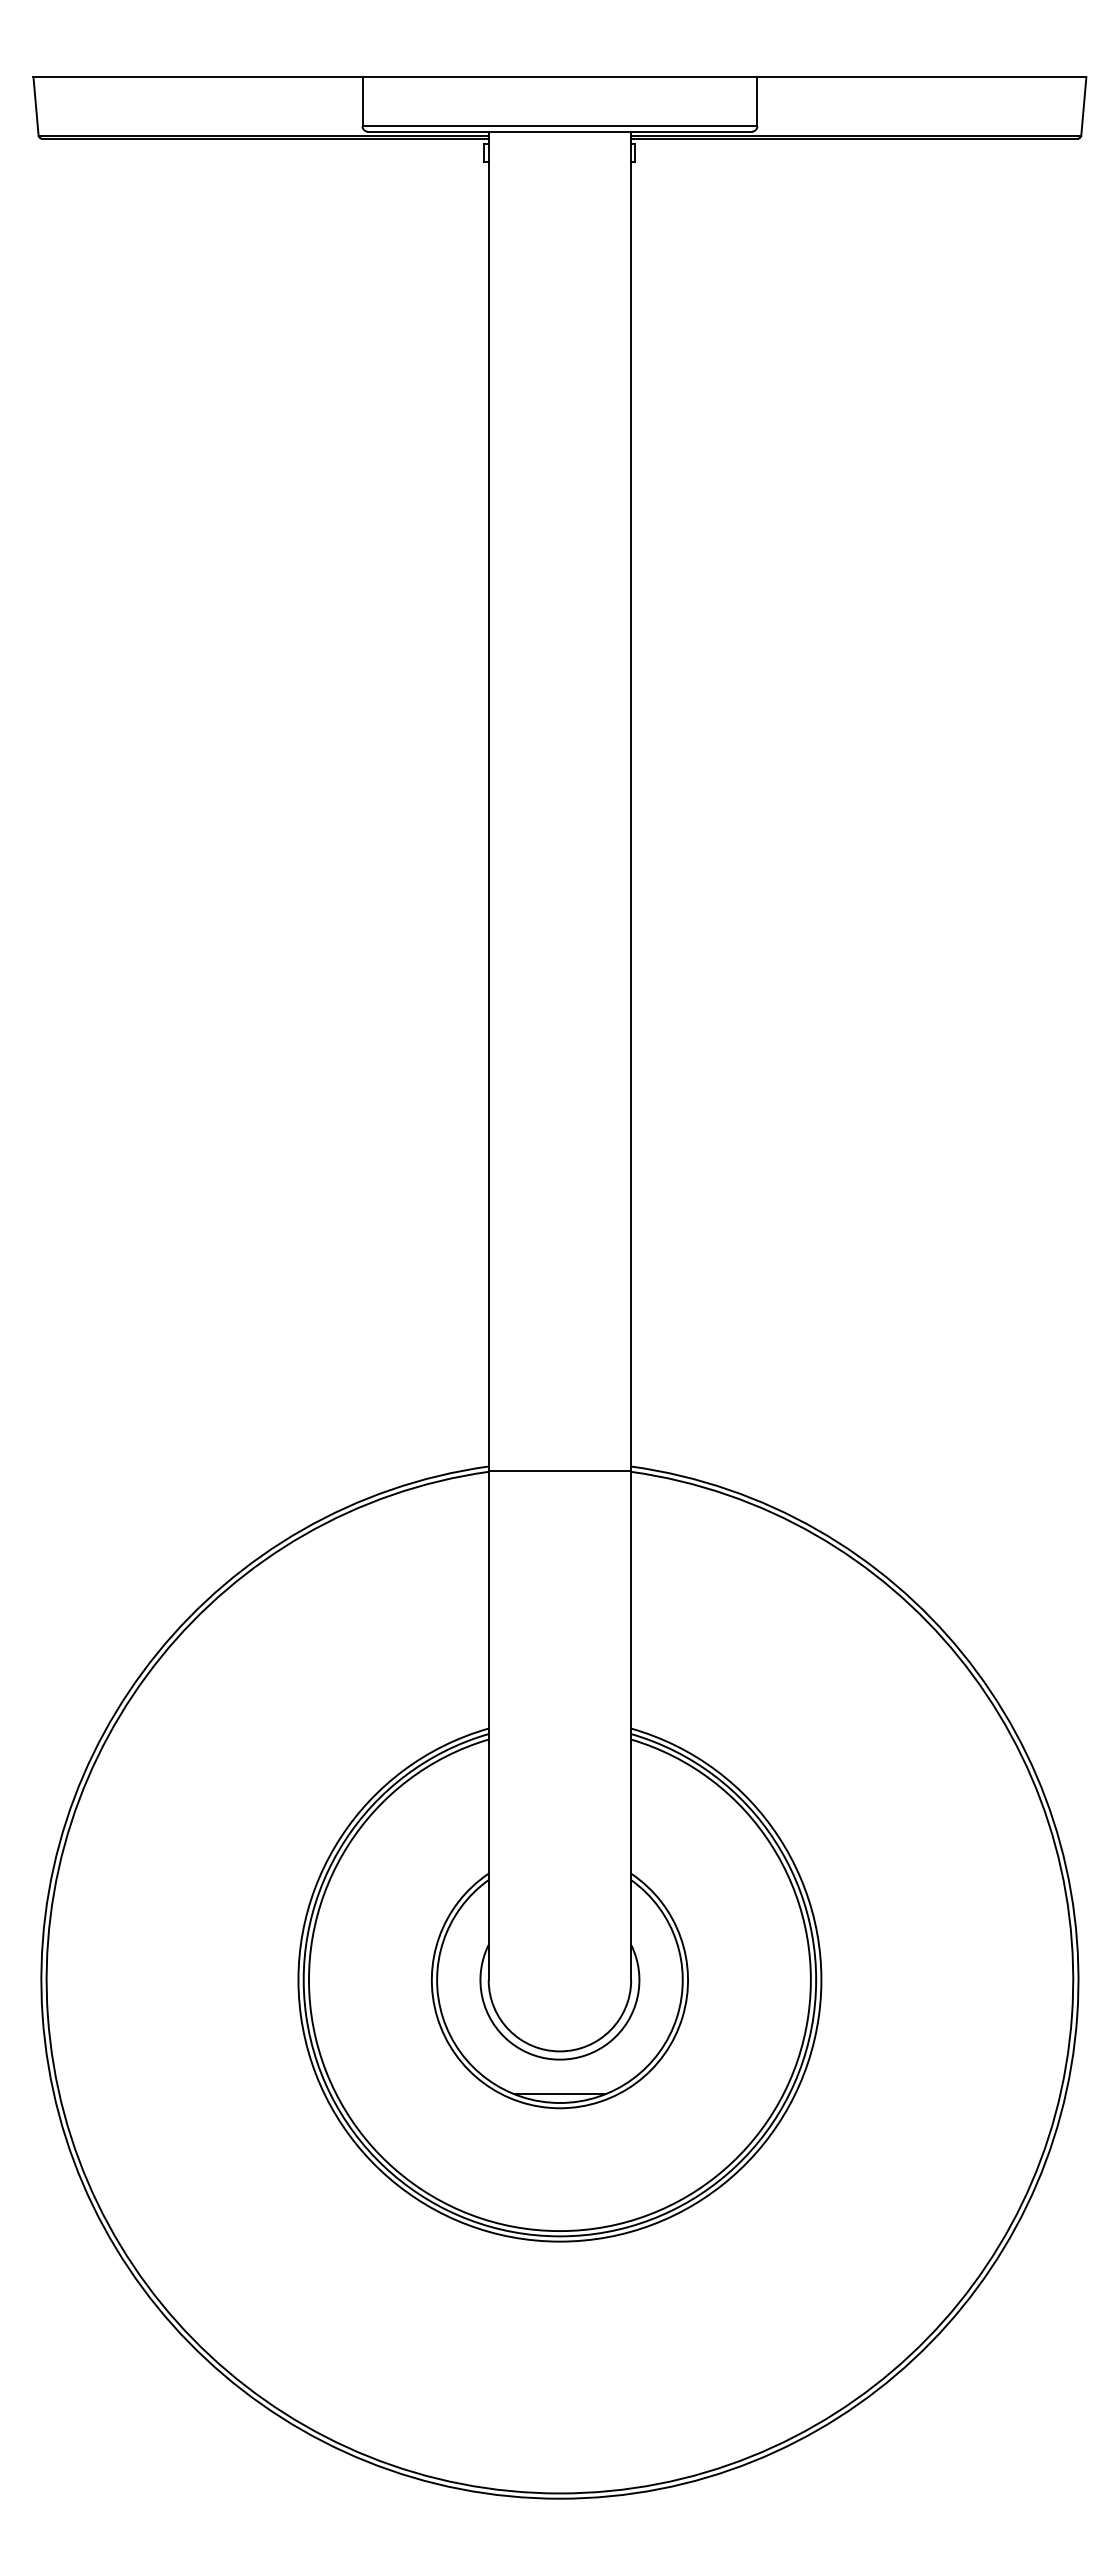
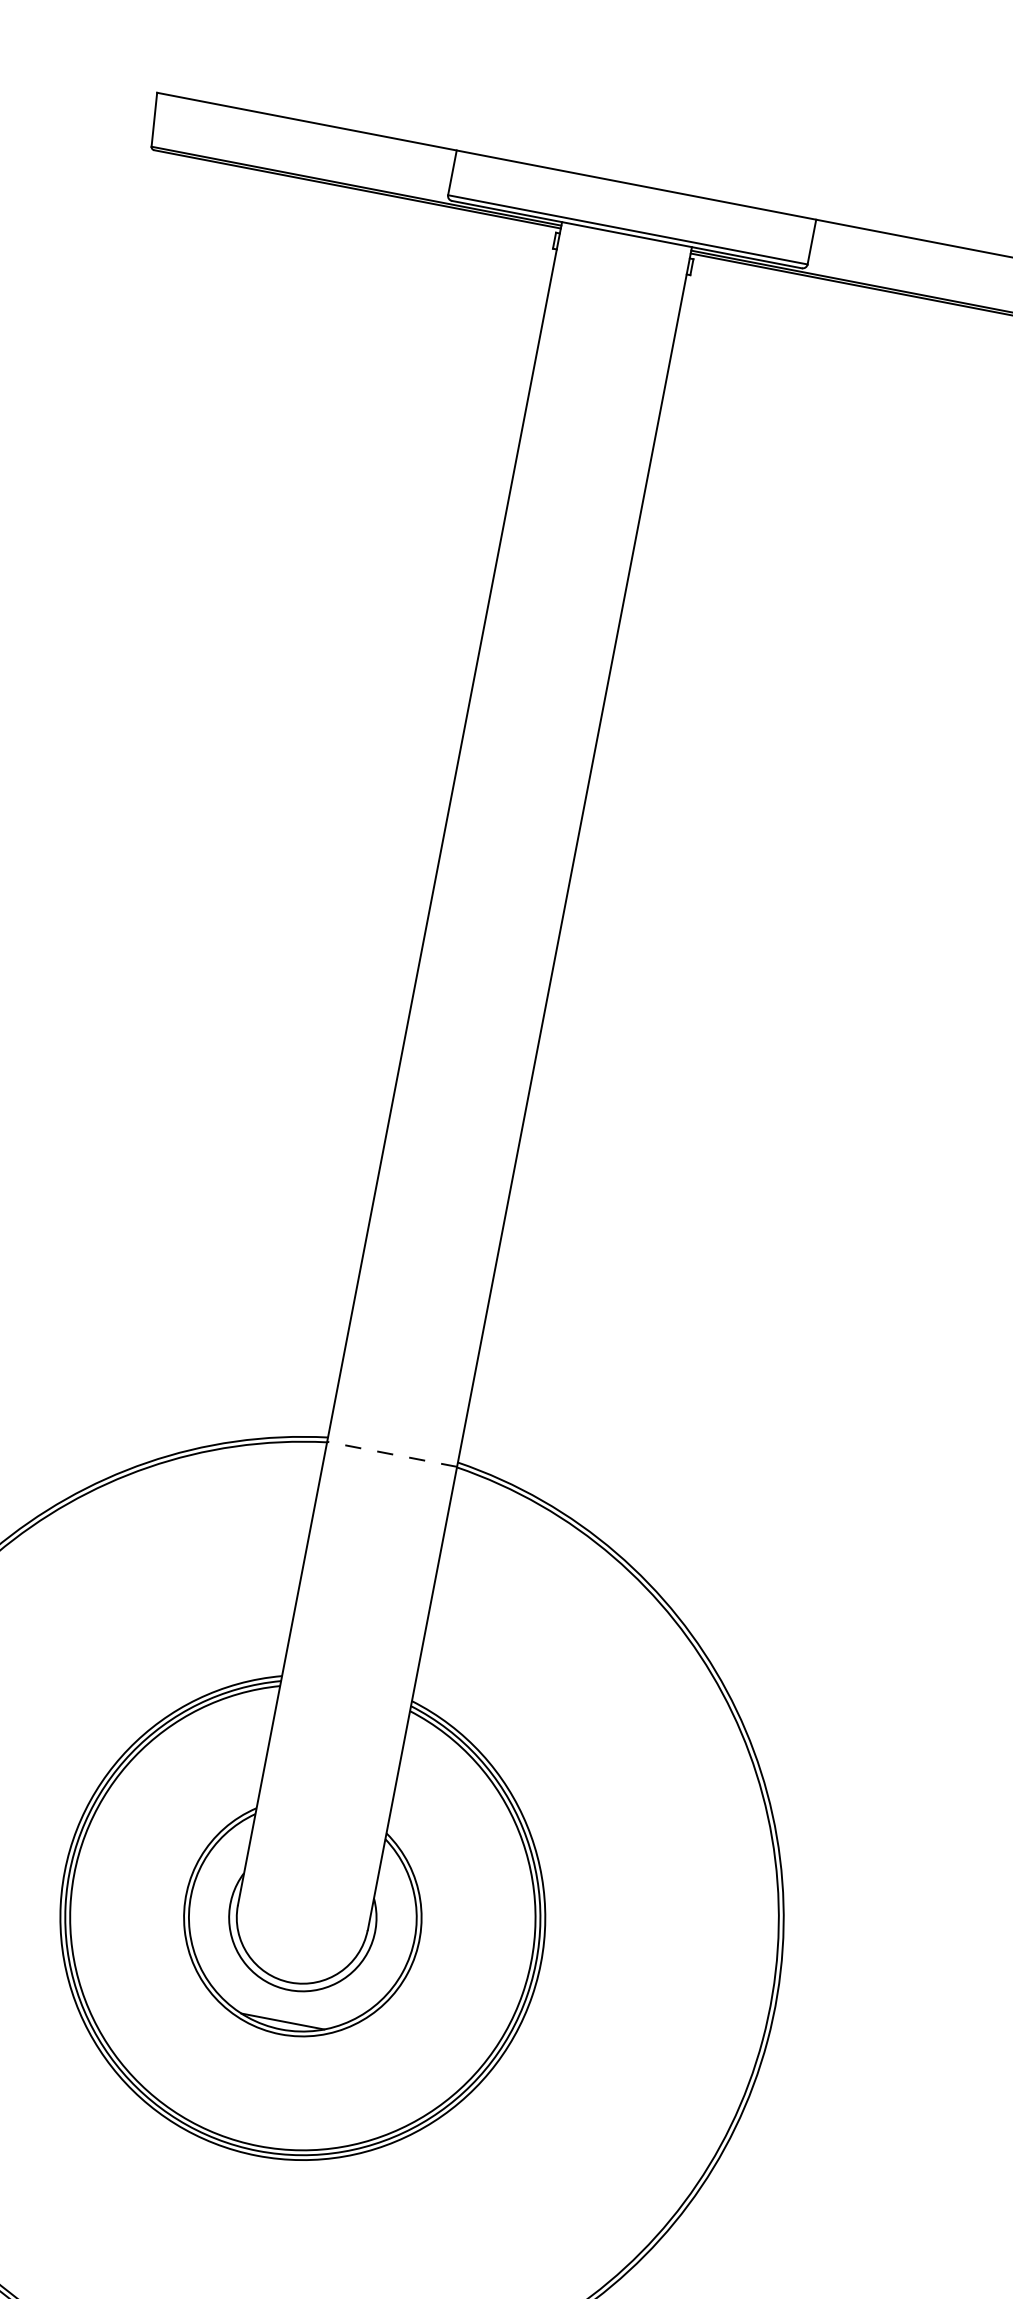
line: (559, 1471) -> (391, 1454), solid -> dashed

